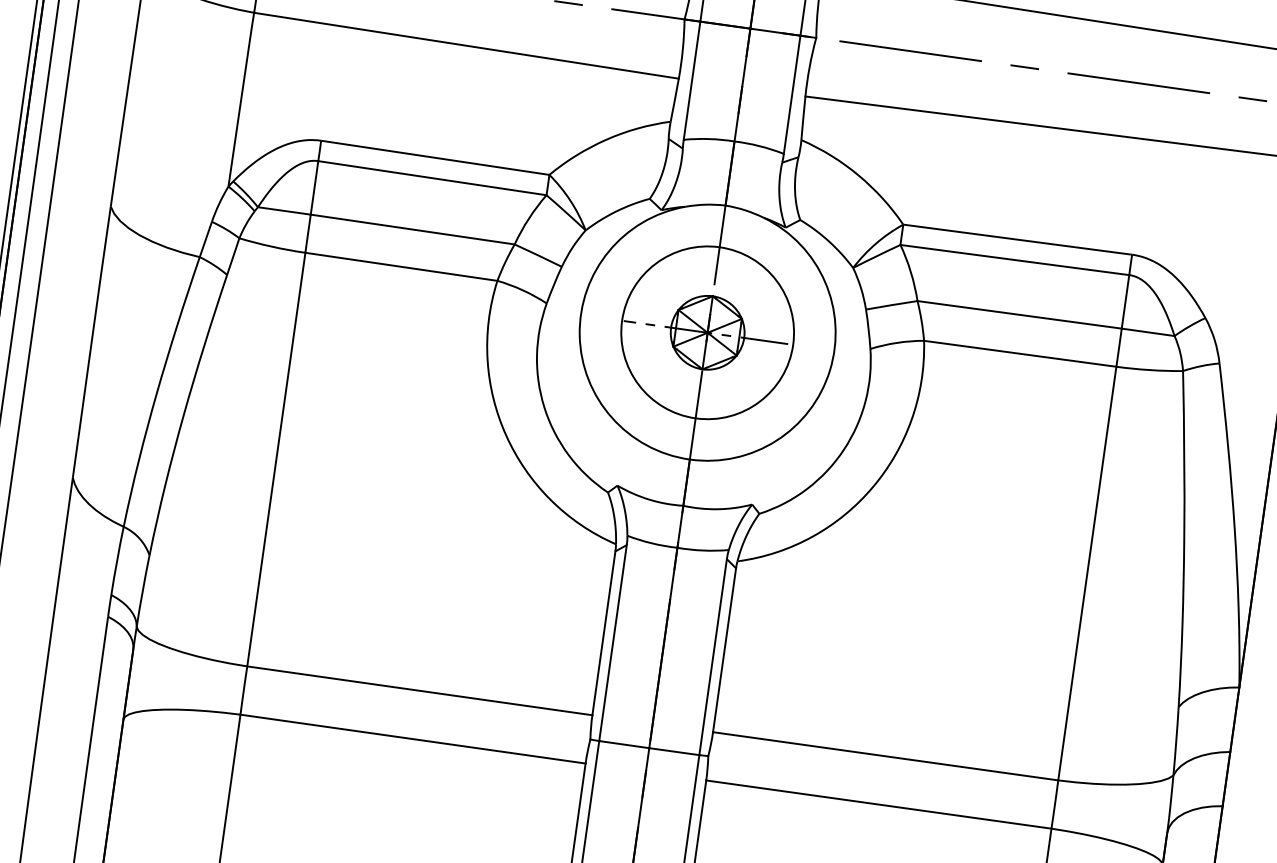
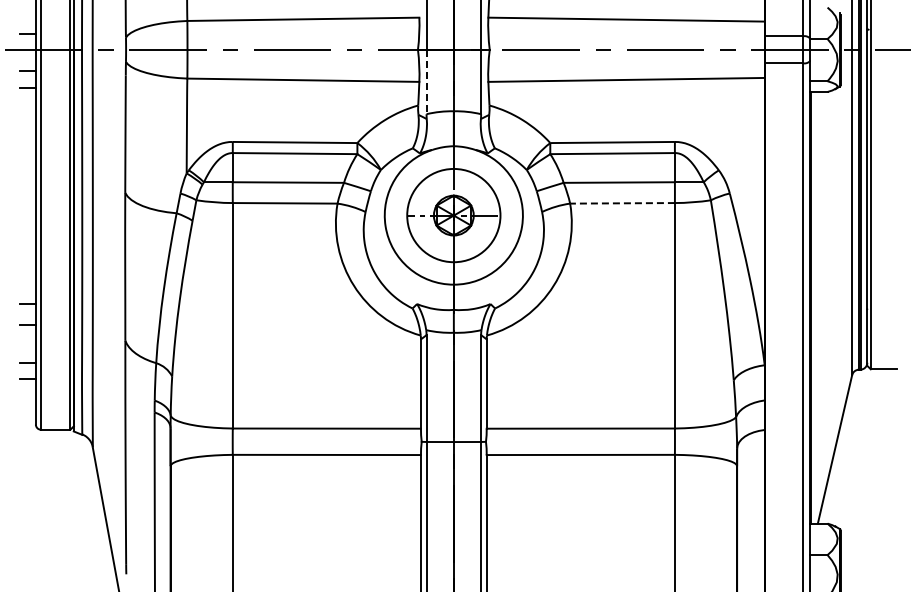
line: (691, 81) -> (426, 82), solid -> dashed
line: (1020, 354) -> (622, 203), solid -> dashed

